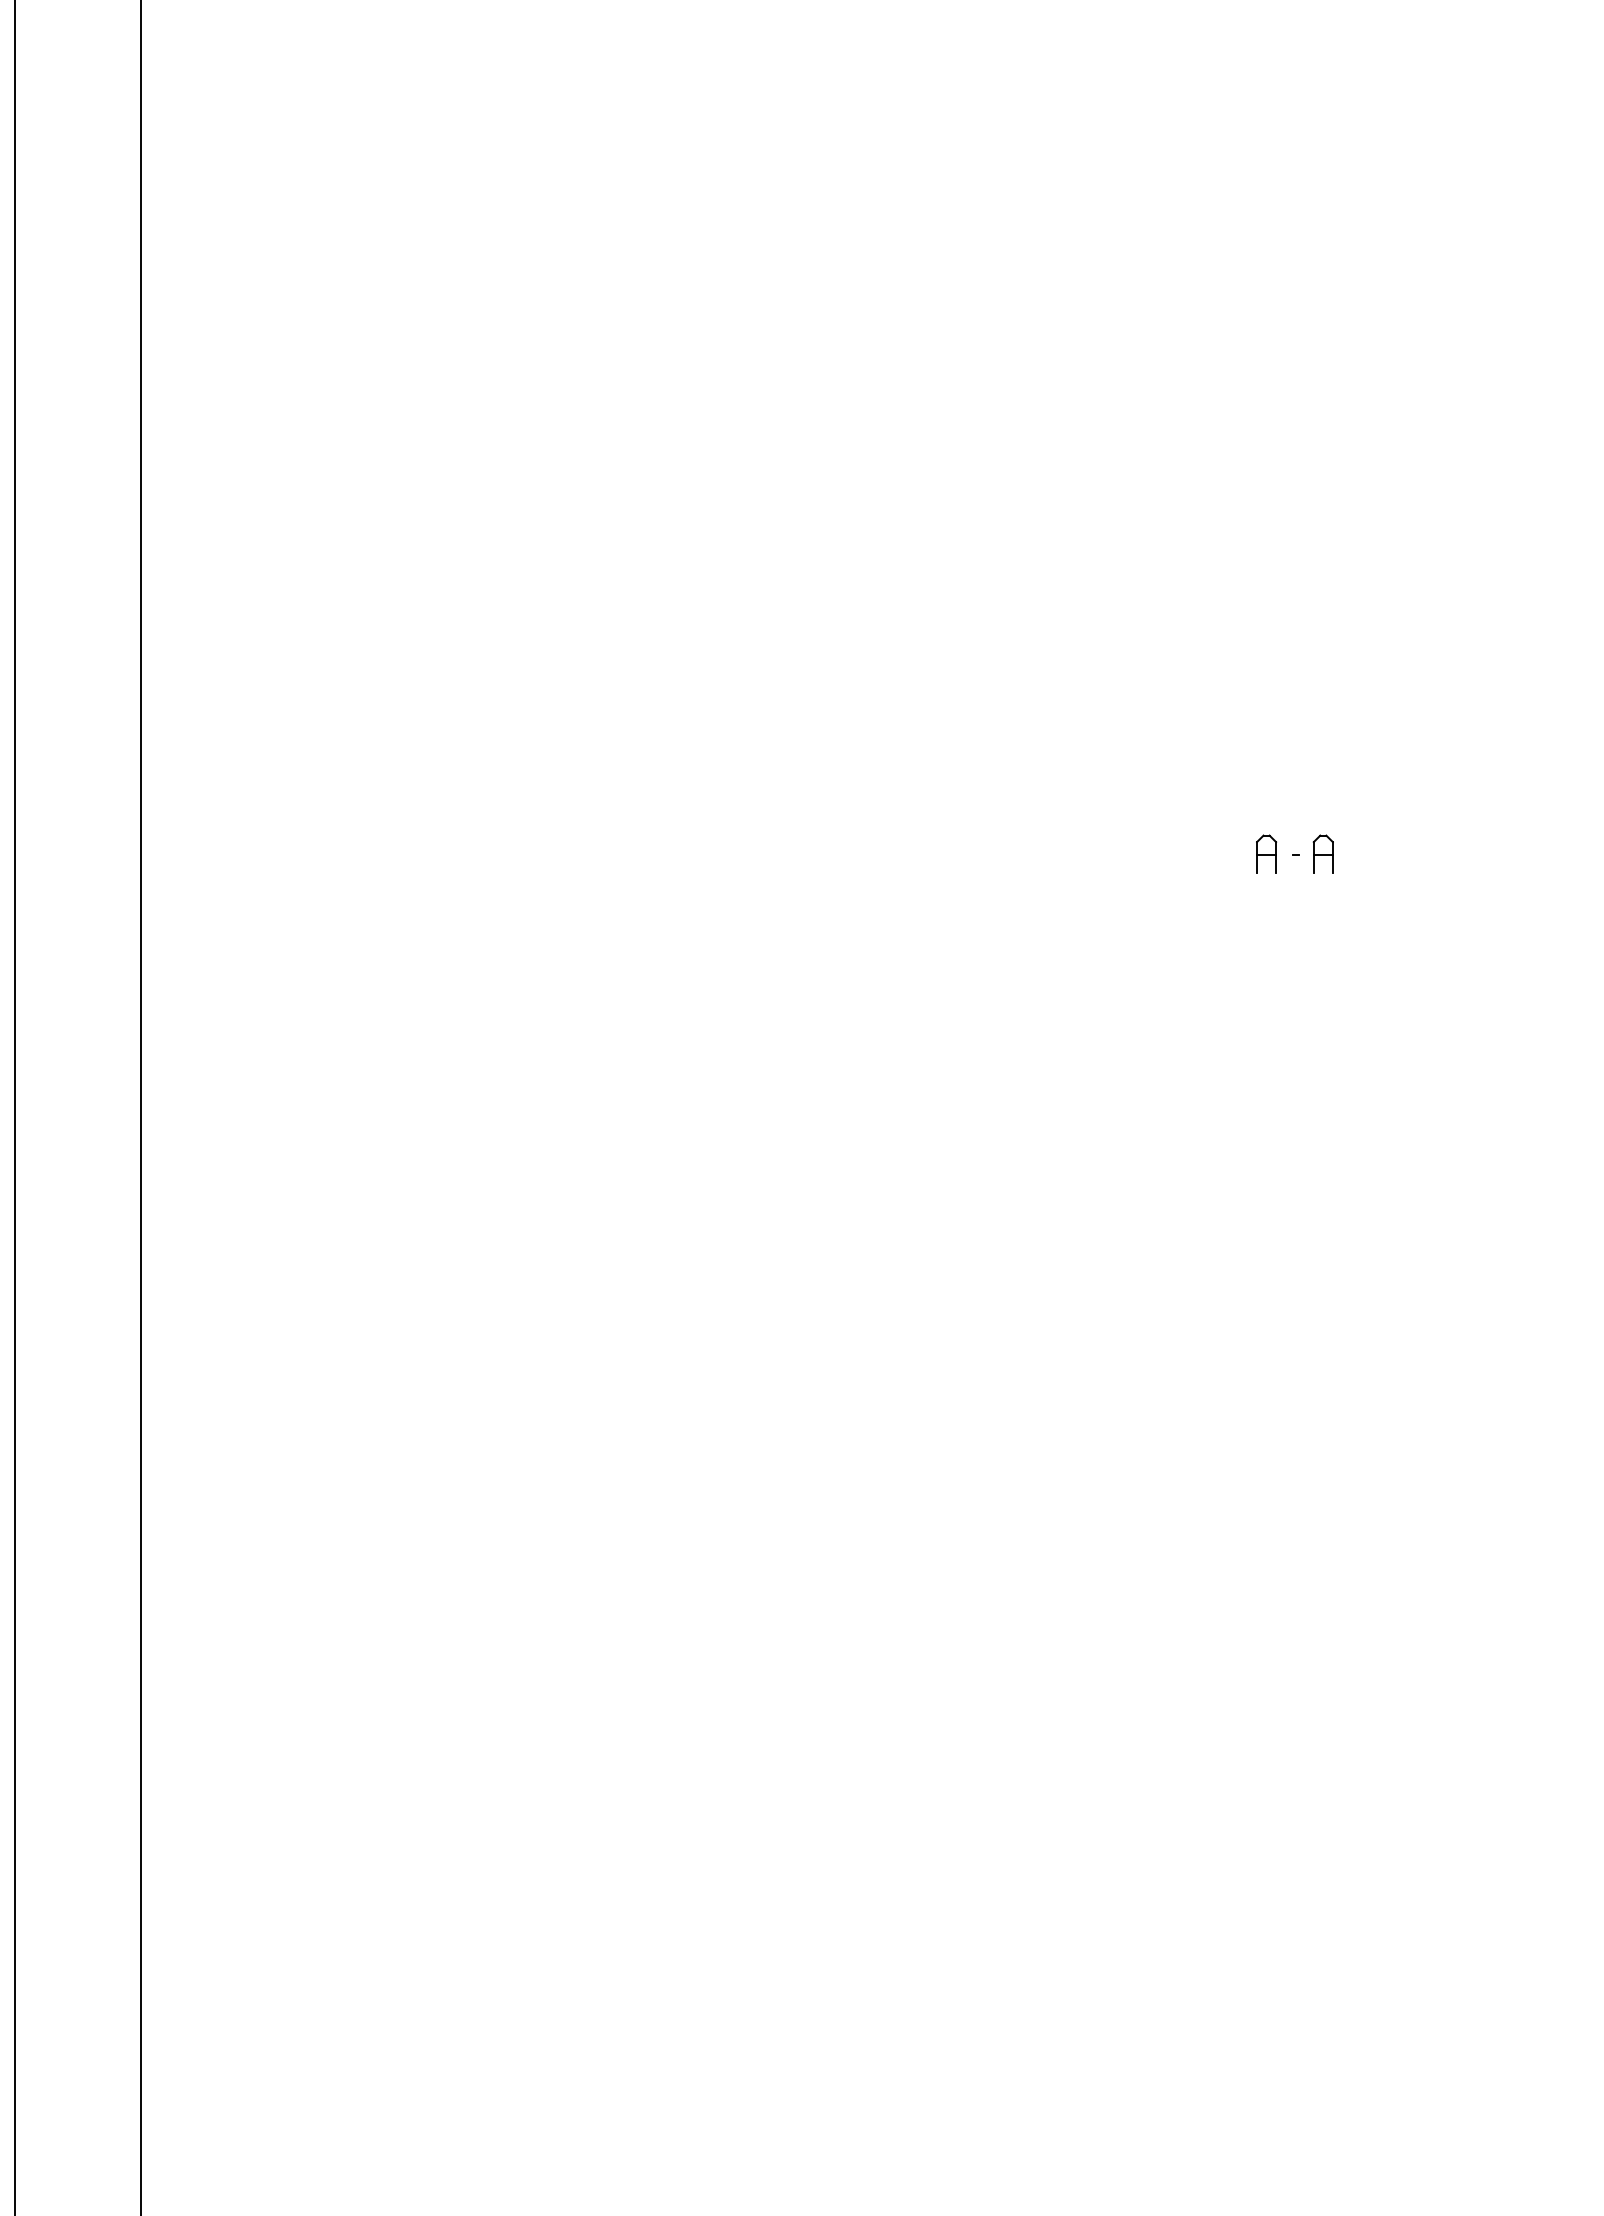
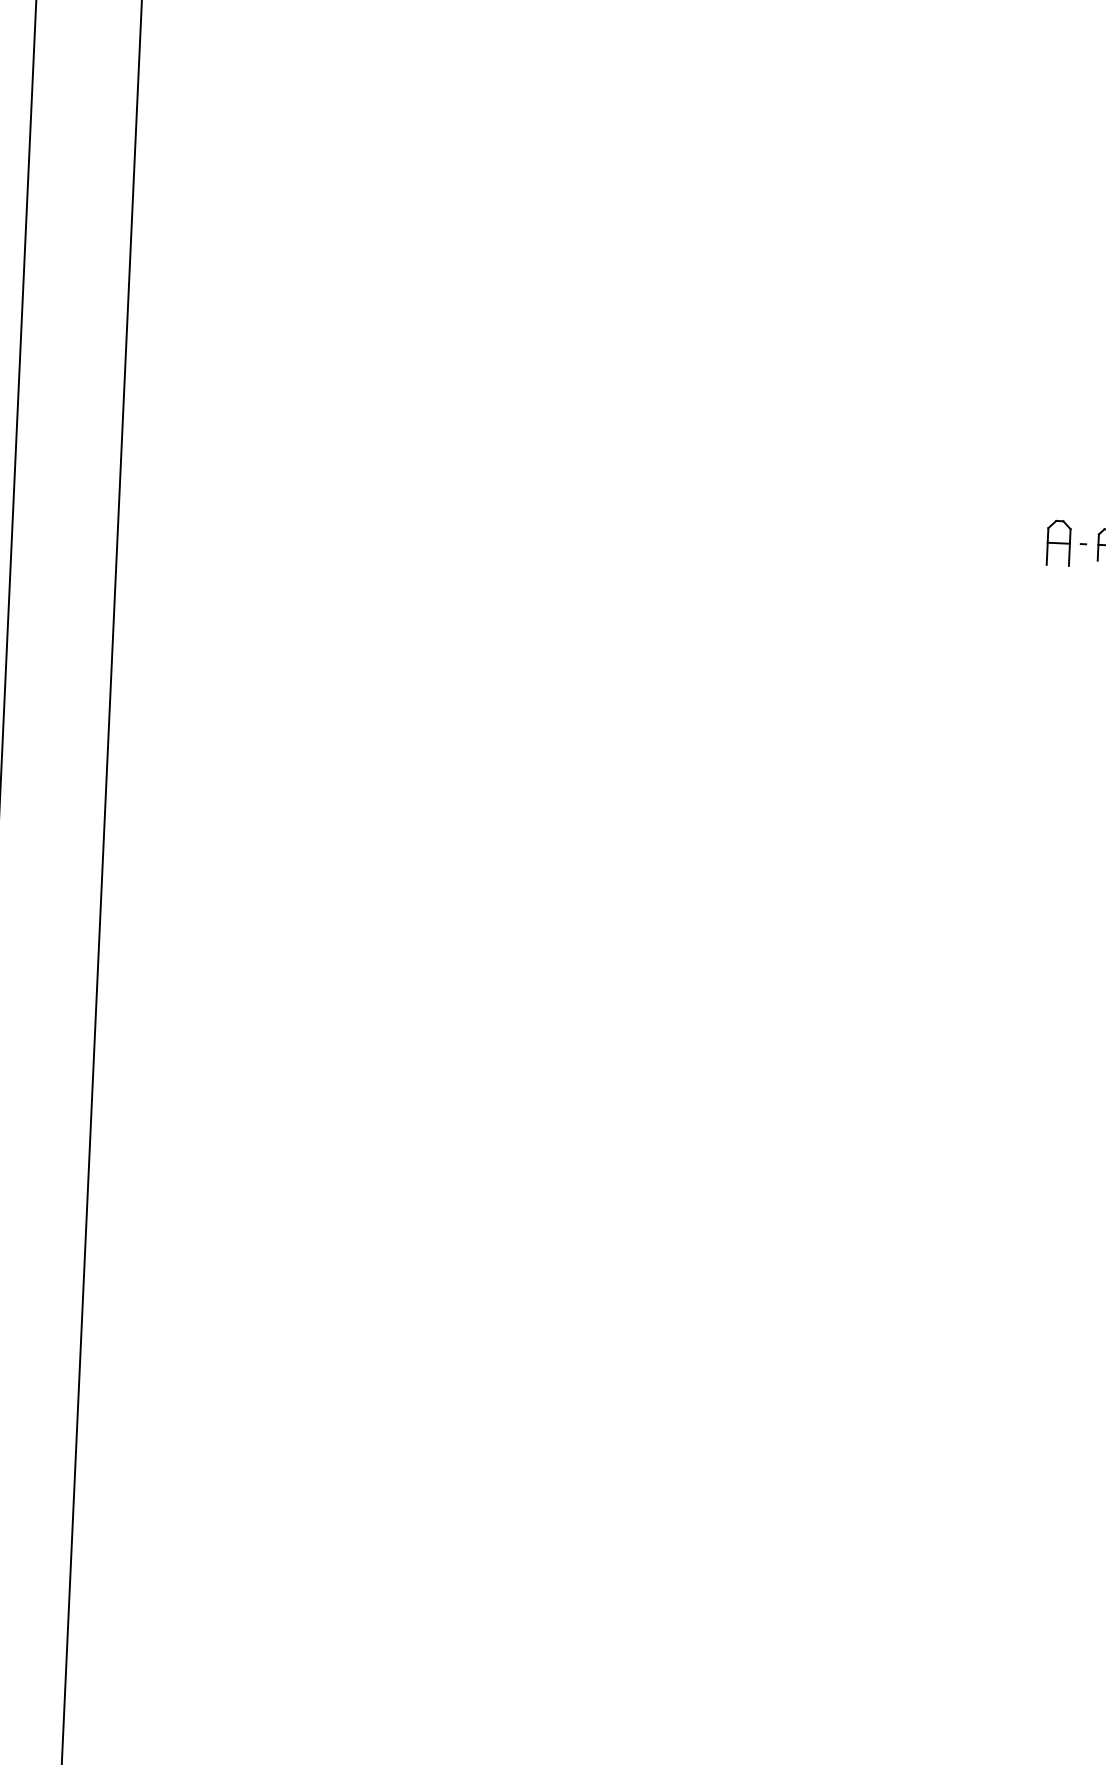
part: (1266, 853) -> (1058, 542), size x1.4

